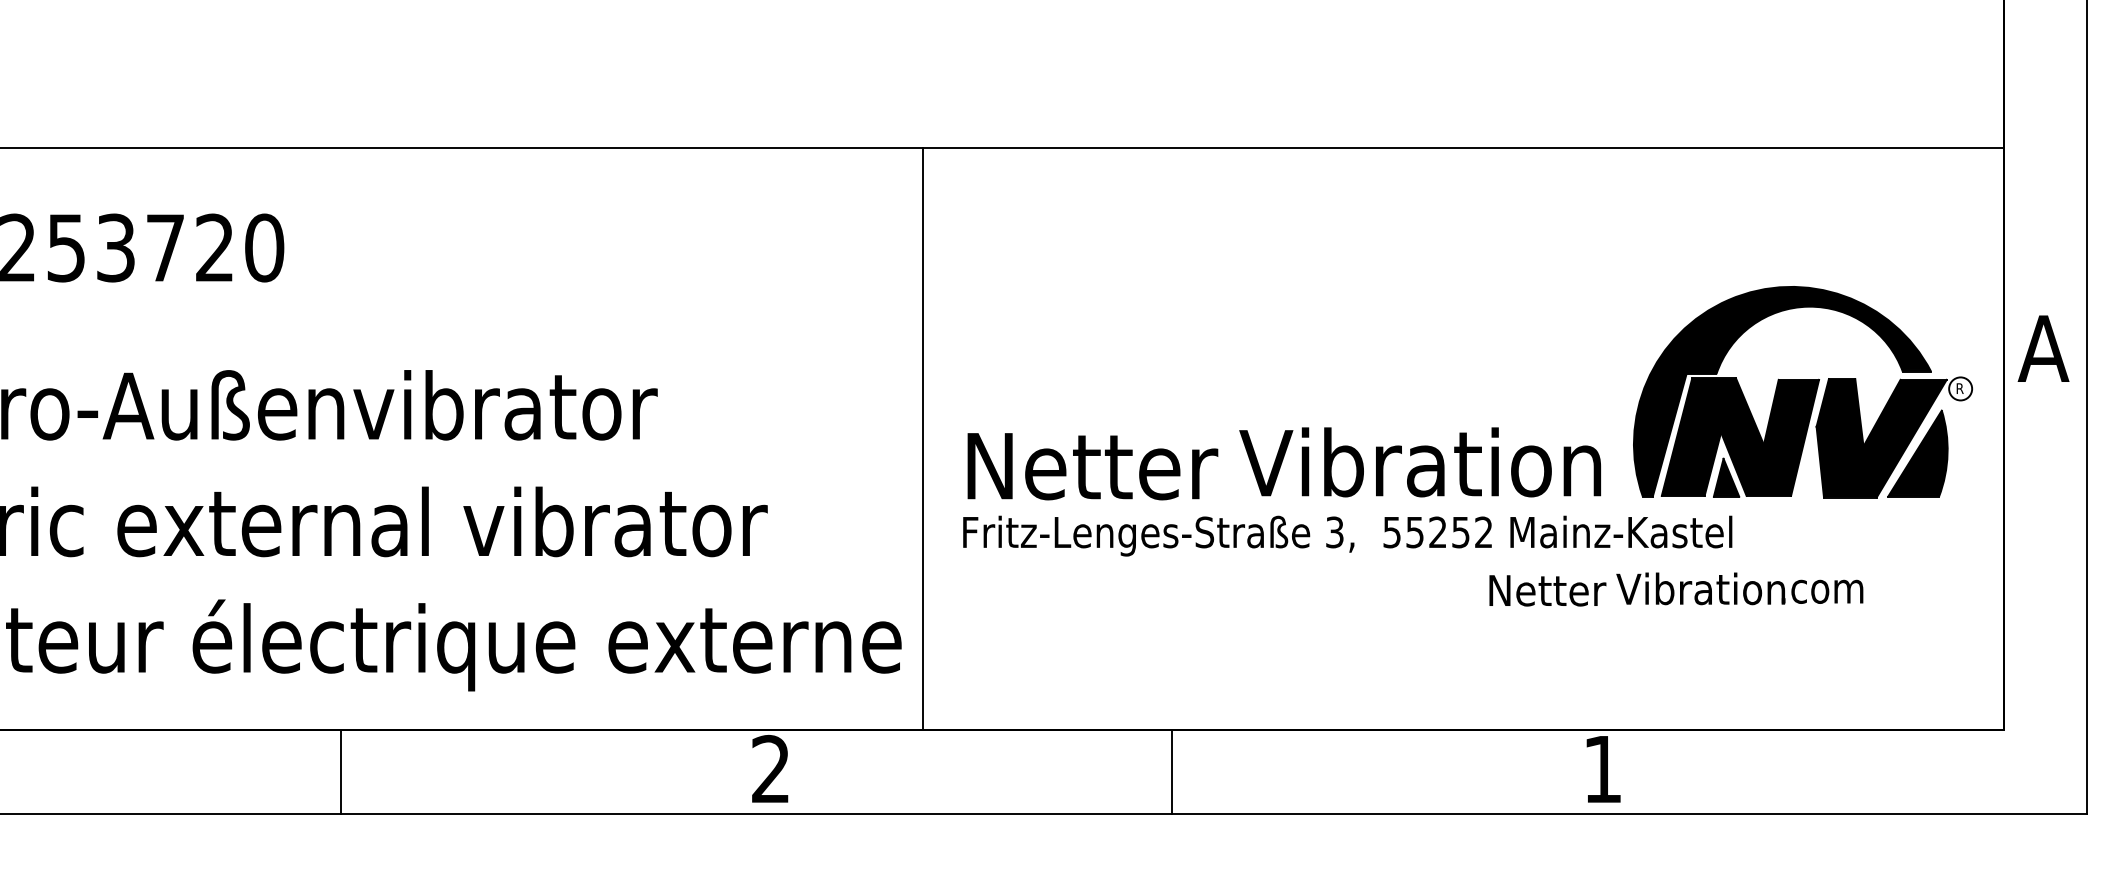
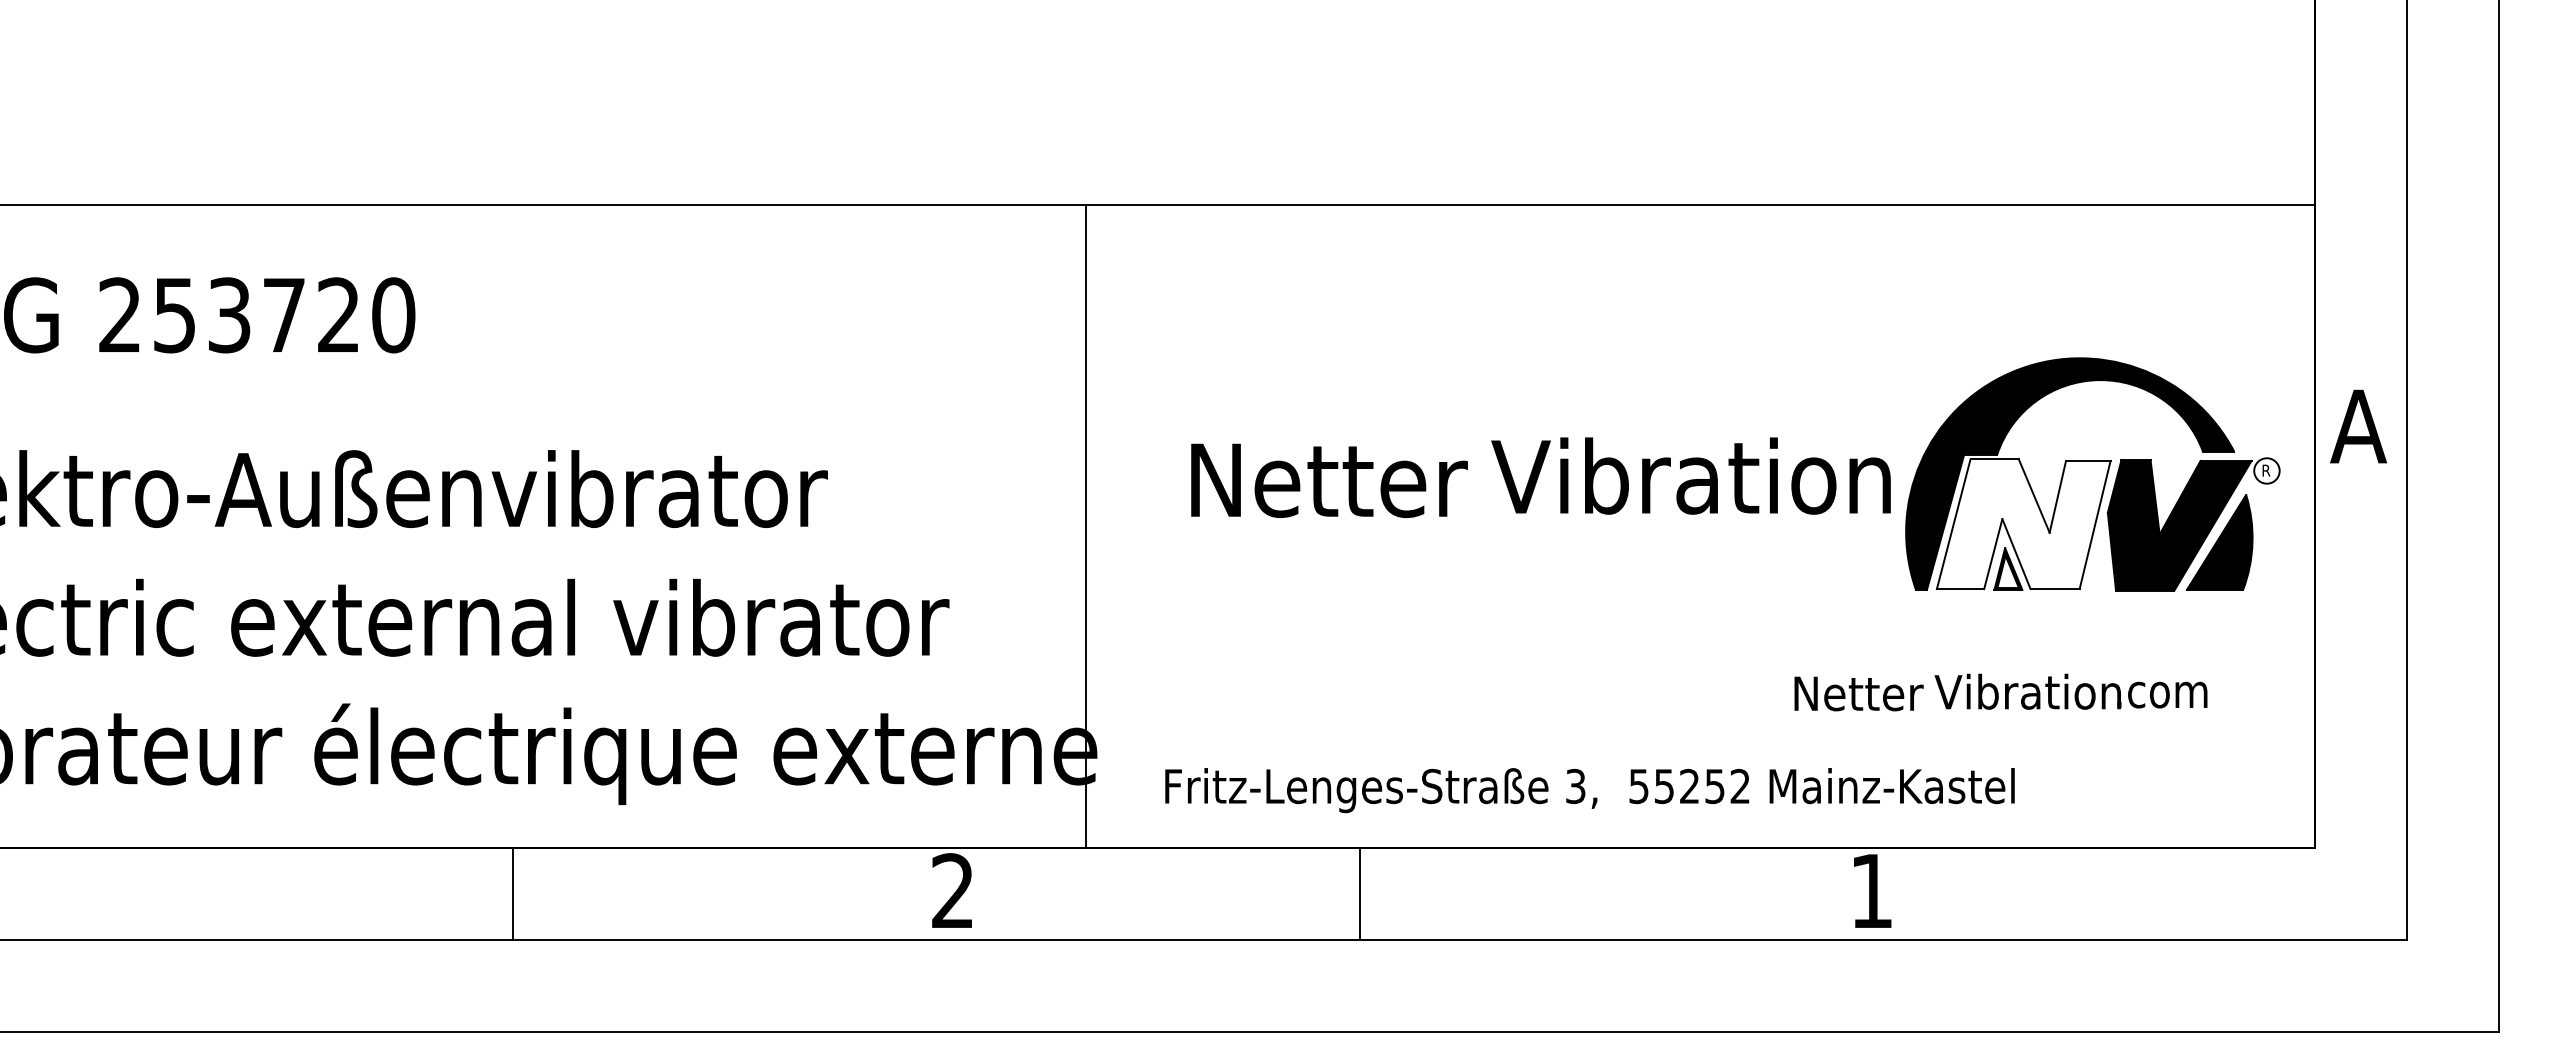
fill: (1740, 437) -> (2023, 524), removed
line: (922, 439) -> (1085, 526), moved
text: (1283, 463) -> (1540, 477), moved
fill: (1725, 479) -> (2007, 571), removed
text: (1347, 536) -> (1589, 790), moved
text: (1675, 589) -> (2000, 692), moved
line: (340, 772) -> (512, 894), moved
line: (1172, 772) -> (1360, 894), moved

